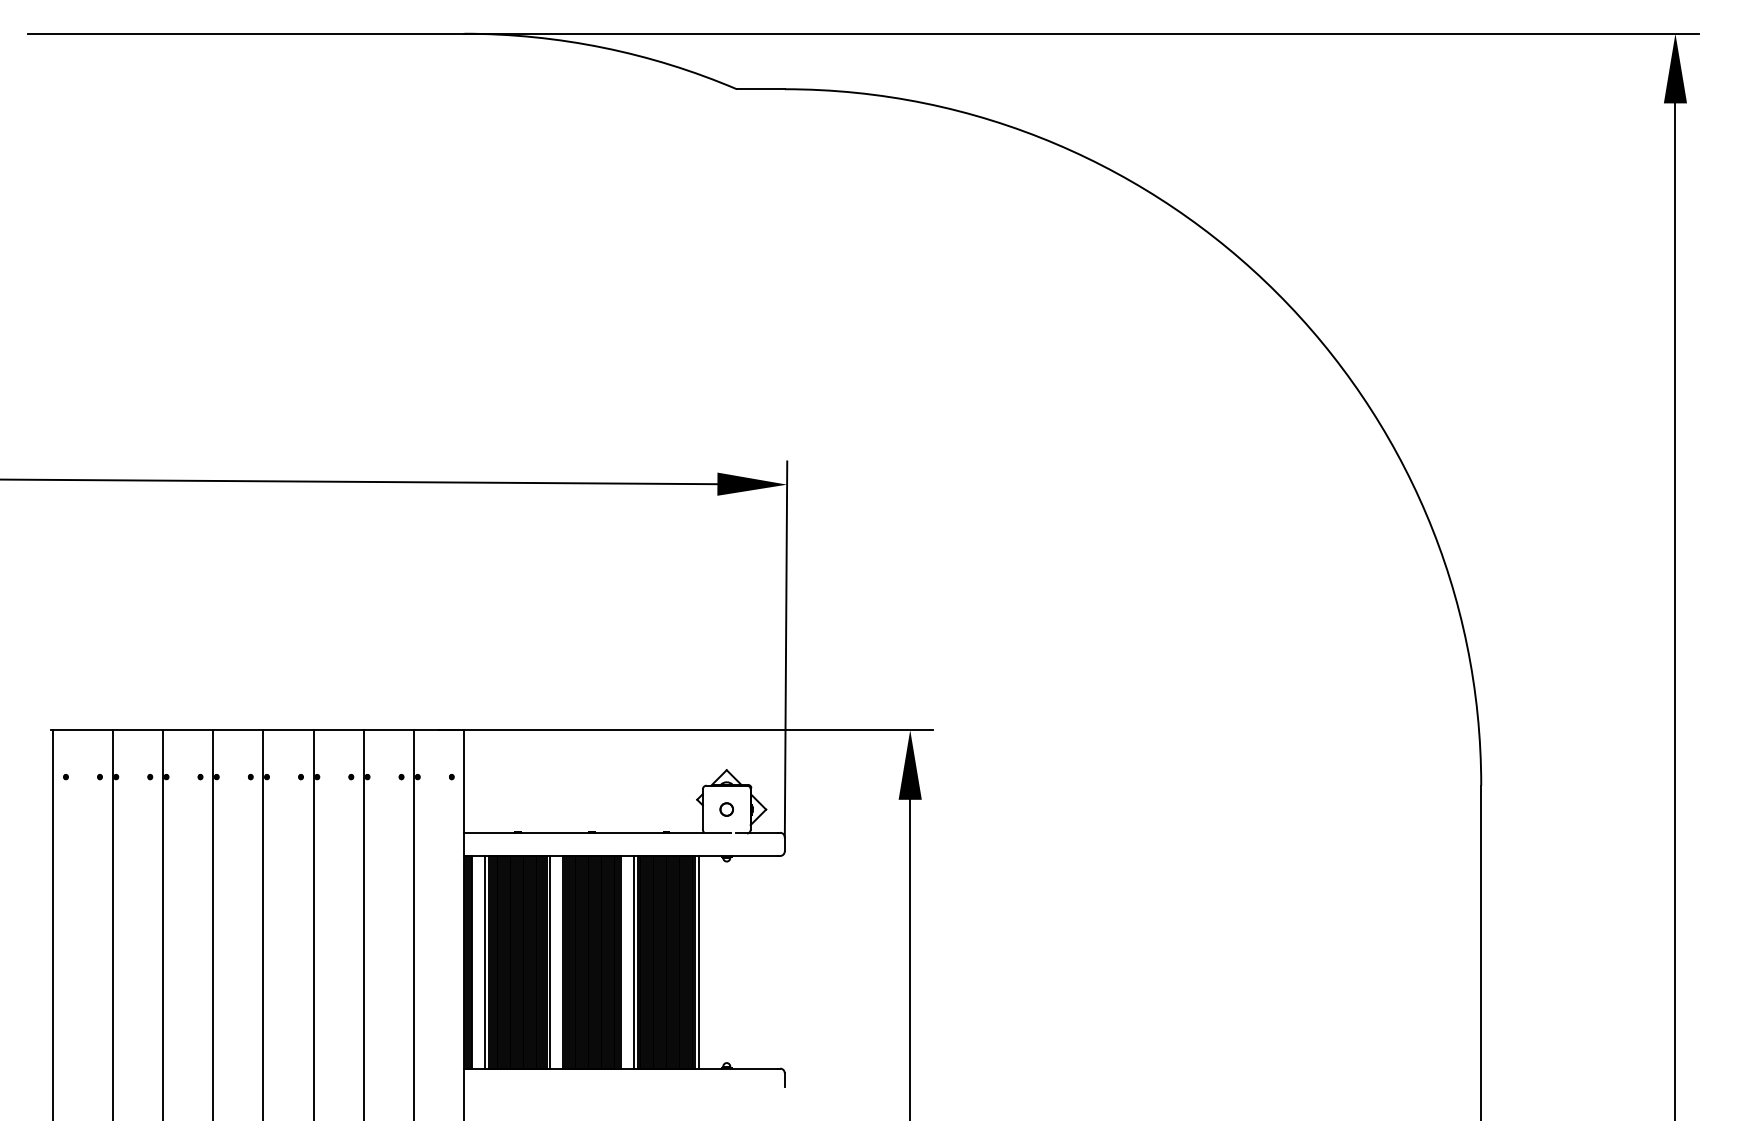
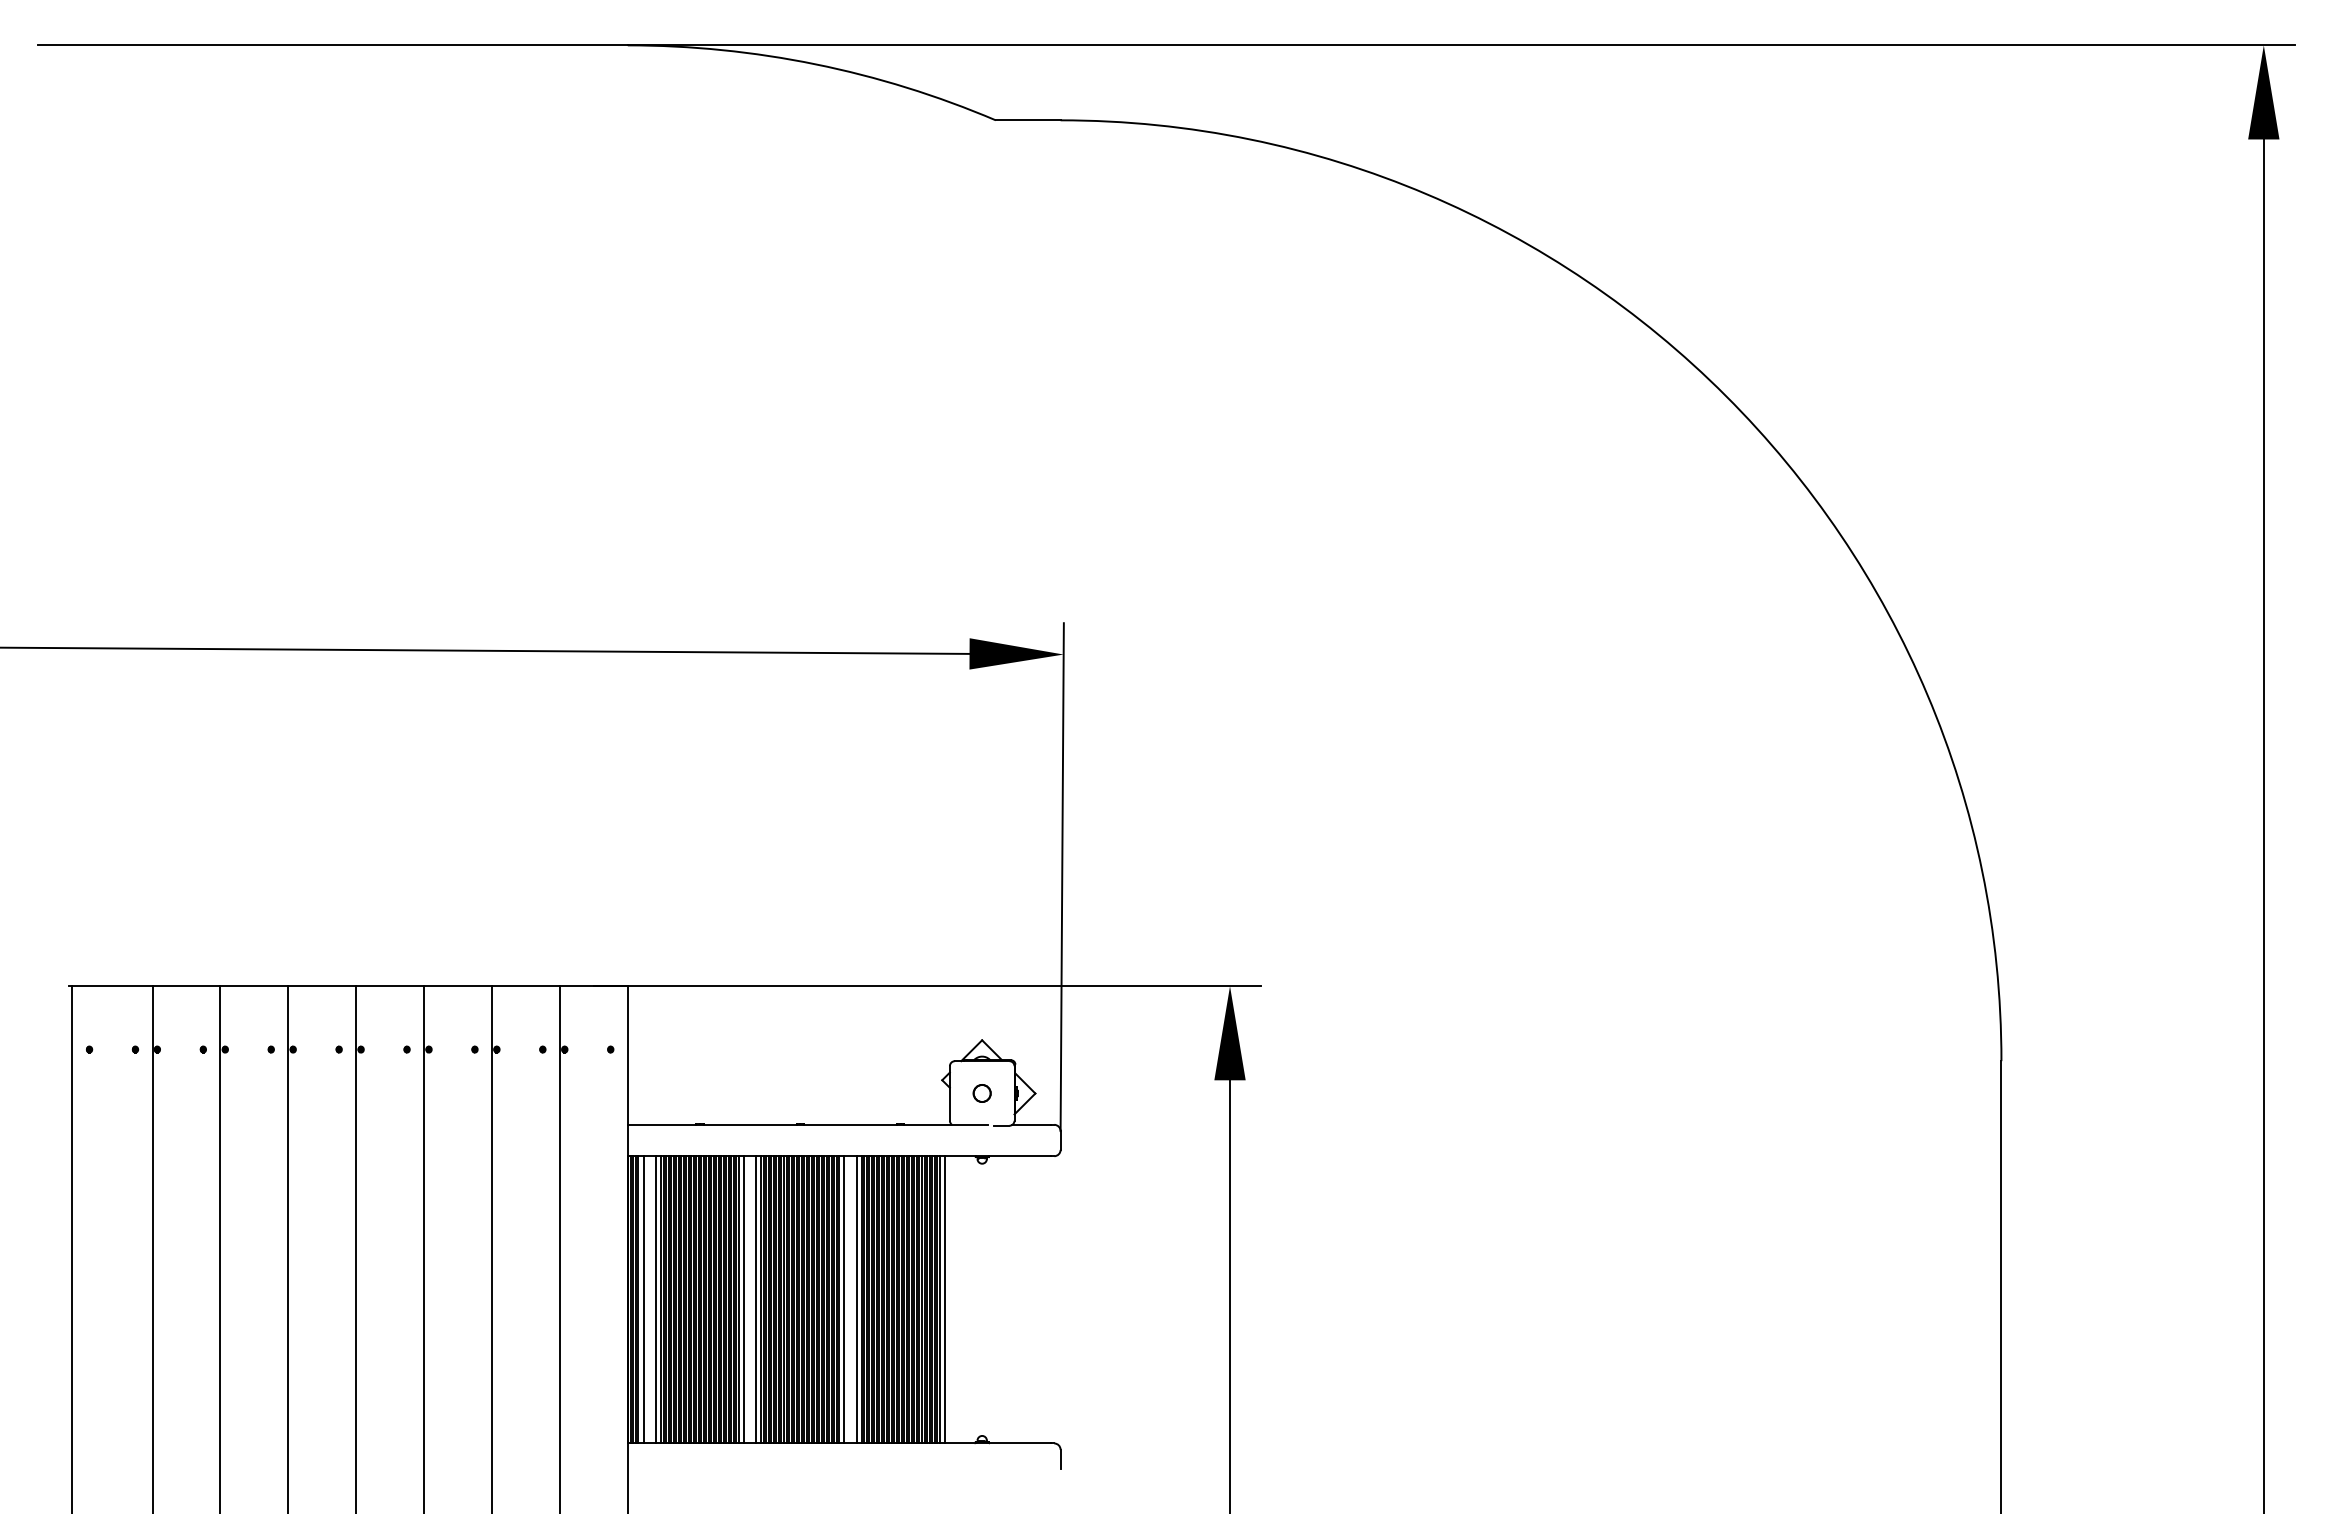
line: (476, 962) -> (643, 1299), added
line: (559, 962) -> (756, 1299), added
line: (624, 962) -> (844, 1299), added

